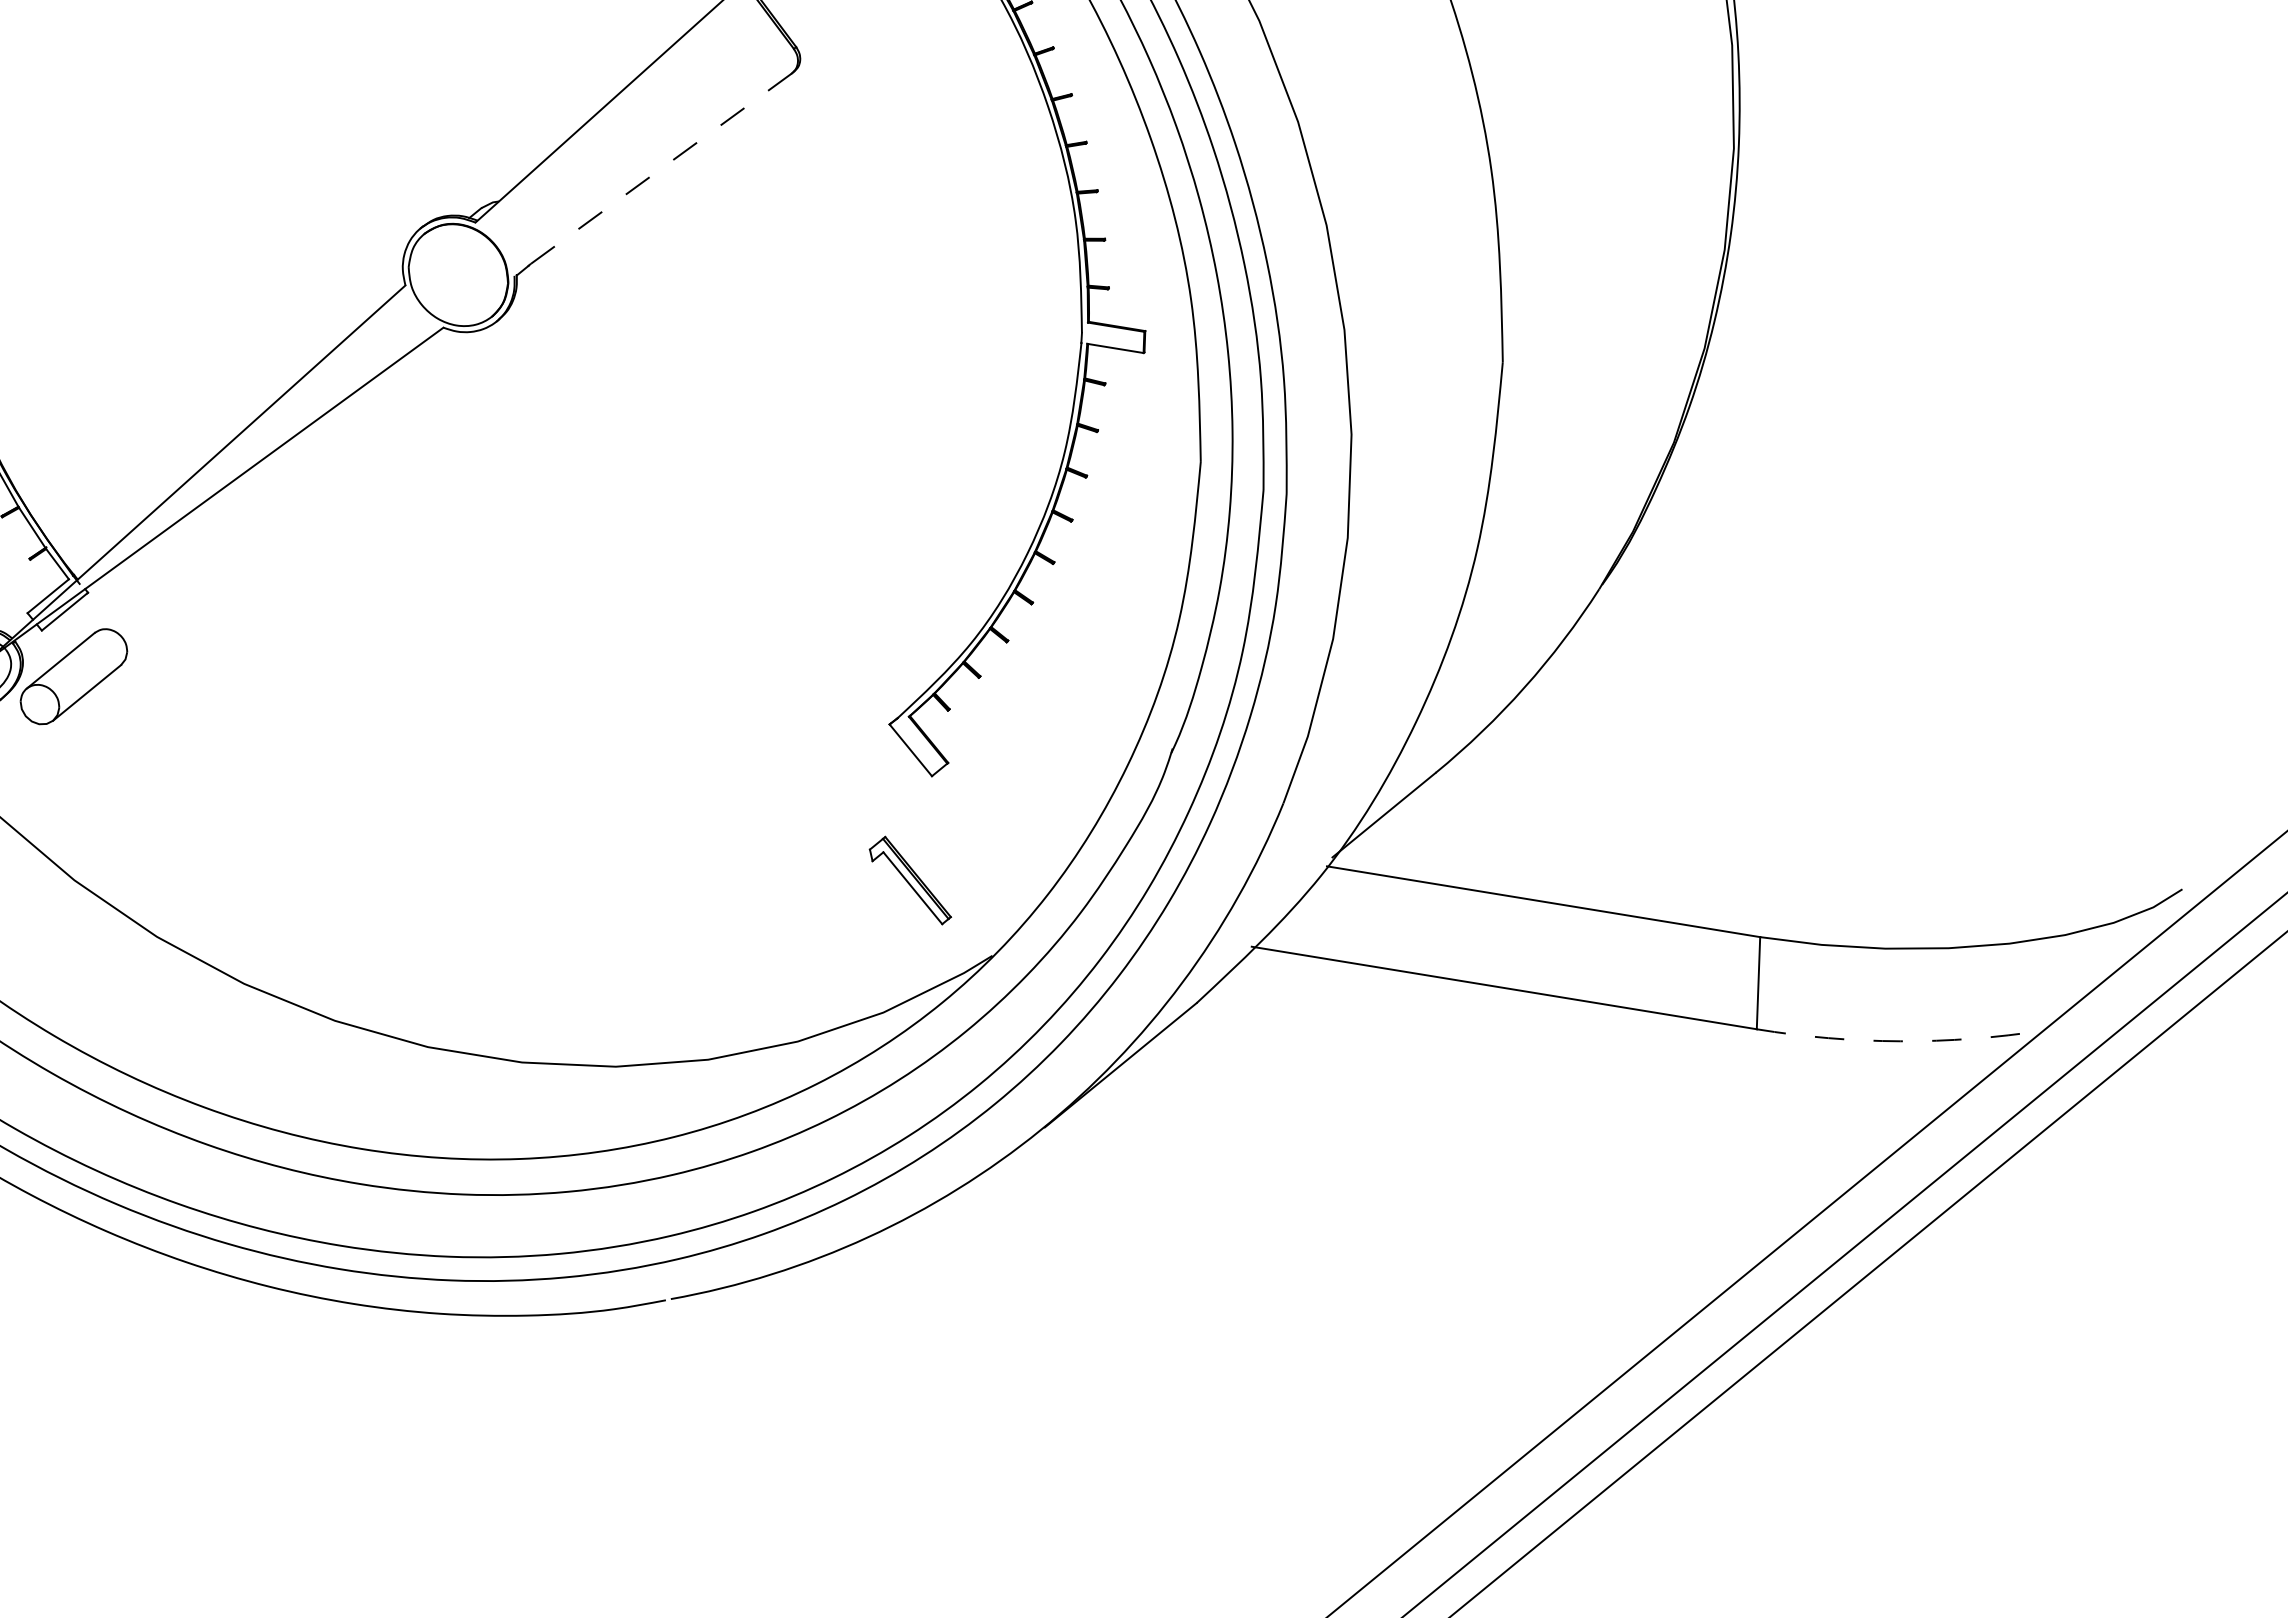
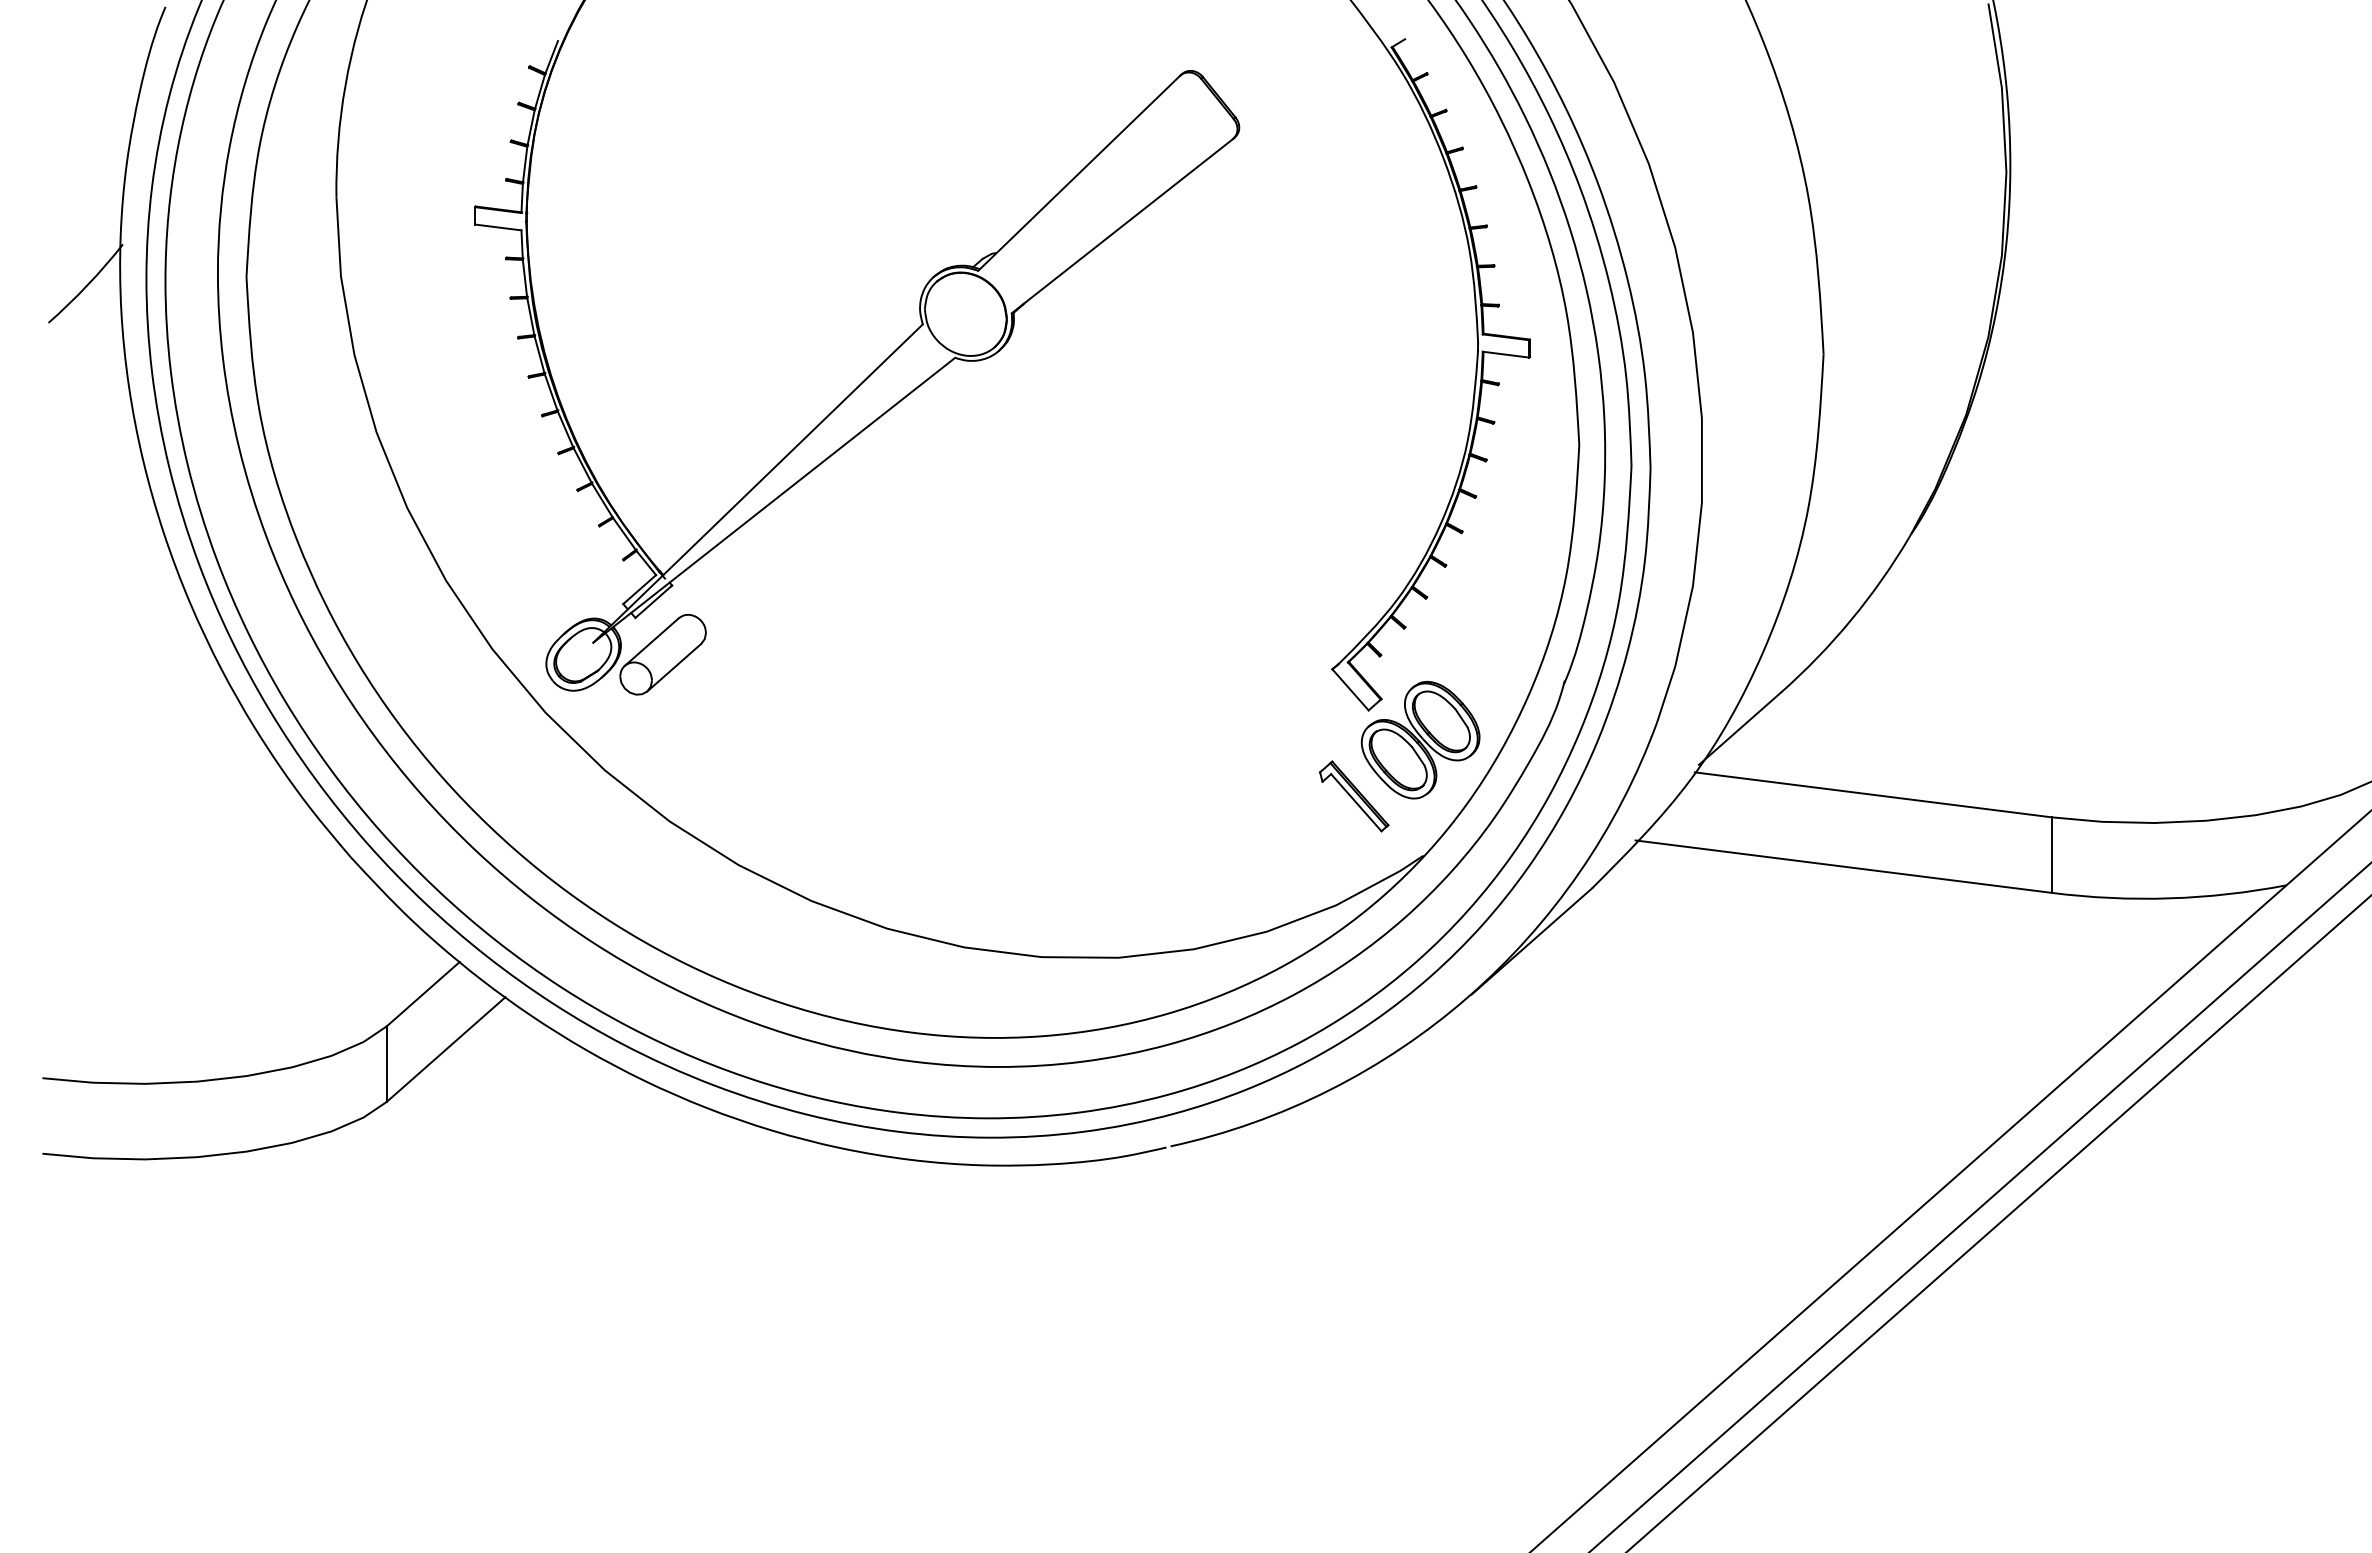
line: (653, 174) -> (1122, 226), dashed -> solid
part: (993, 813) -> (1420, 739), added
arc: (1900, 1041) -> (2169, 898), dashed -> solid

